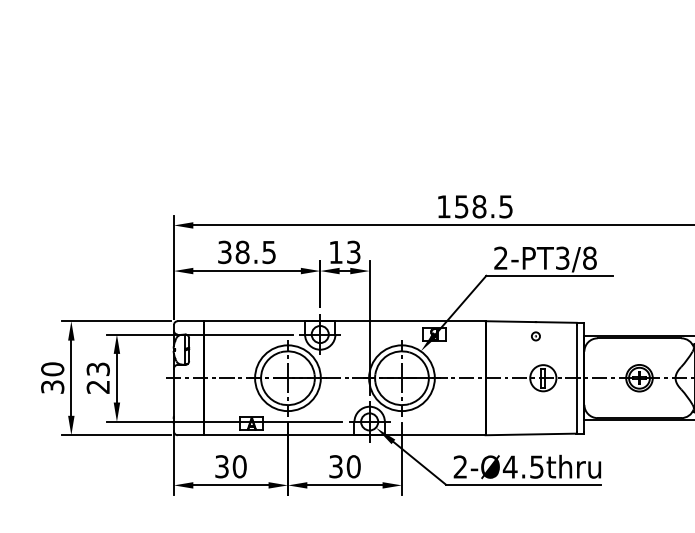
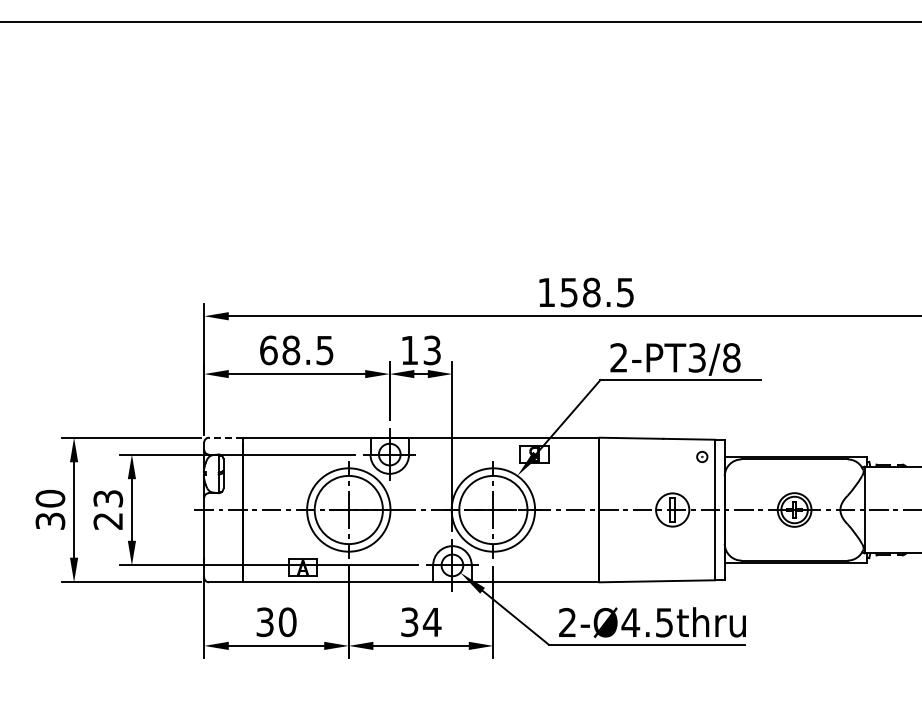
text: (224, 252) -> (268, 350), 38.5 -> 68.5
line: (190, 321) -> (225, 437), solid -> dashed
part: (536, 336) -> (702, 456), moved
text: (353, 466) -> (431, 622), 30 -> 34

